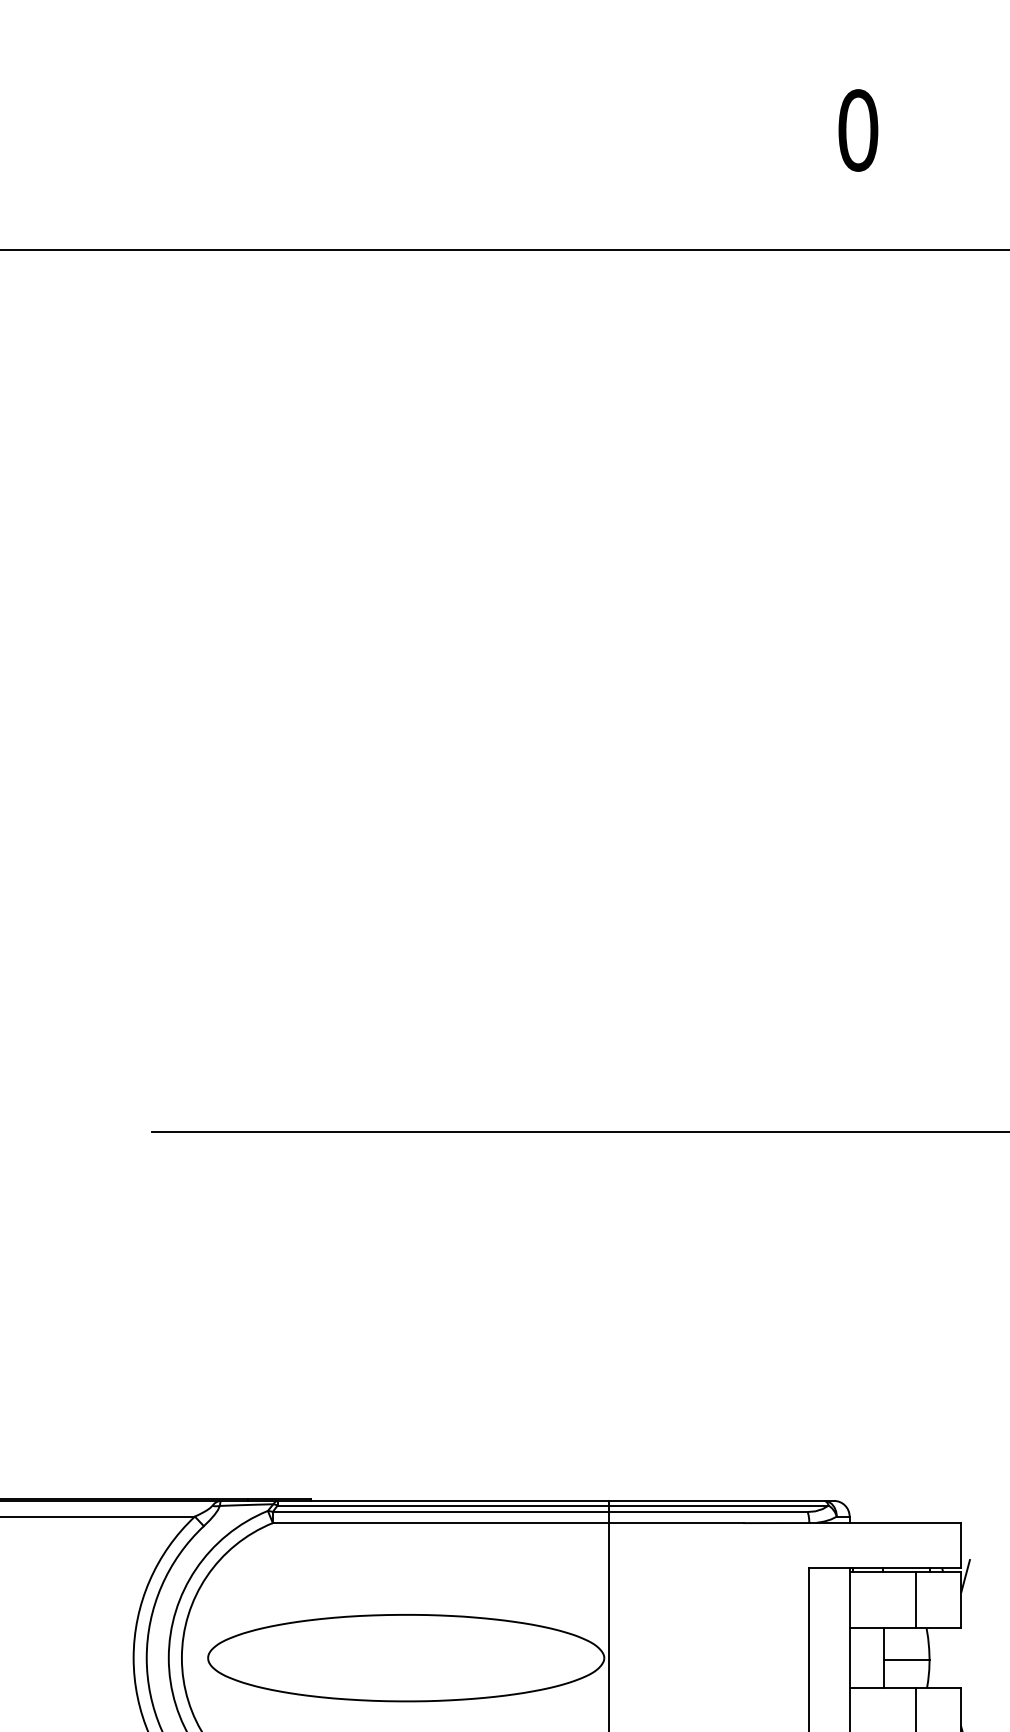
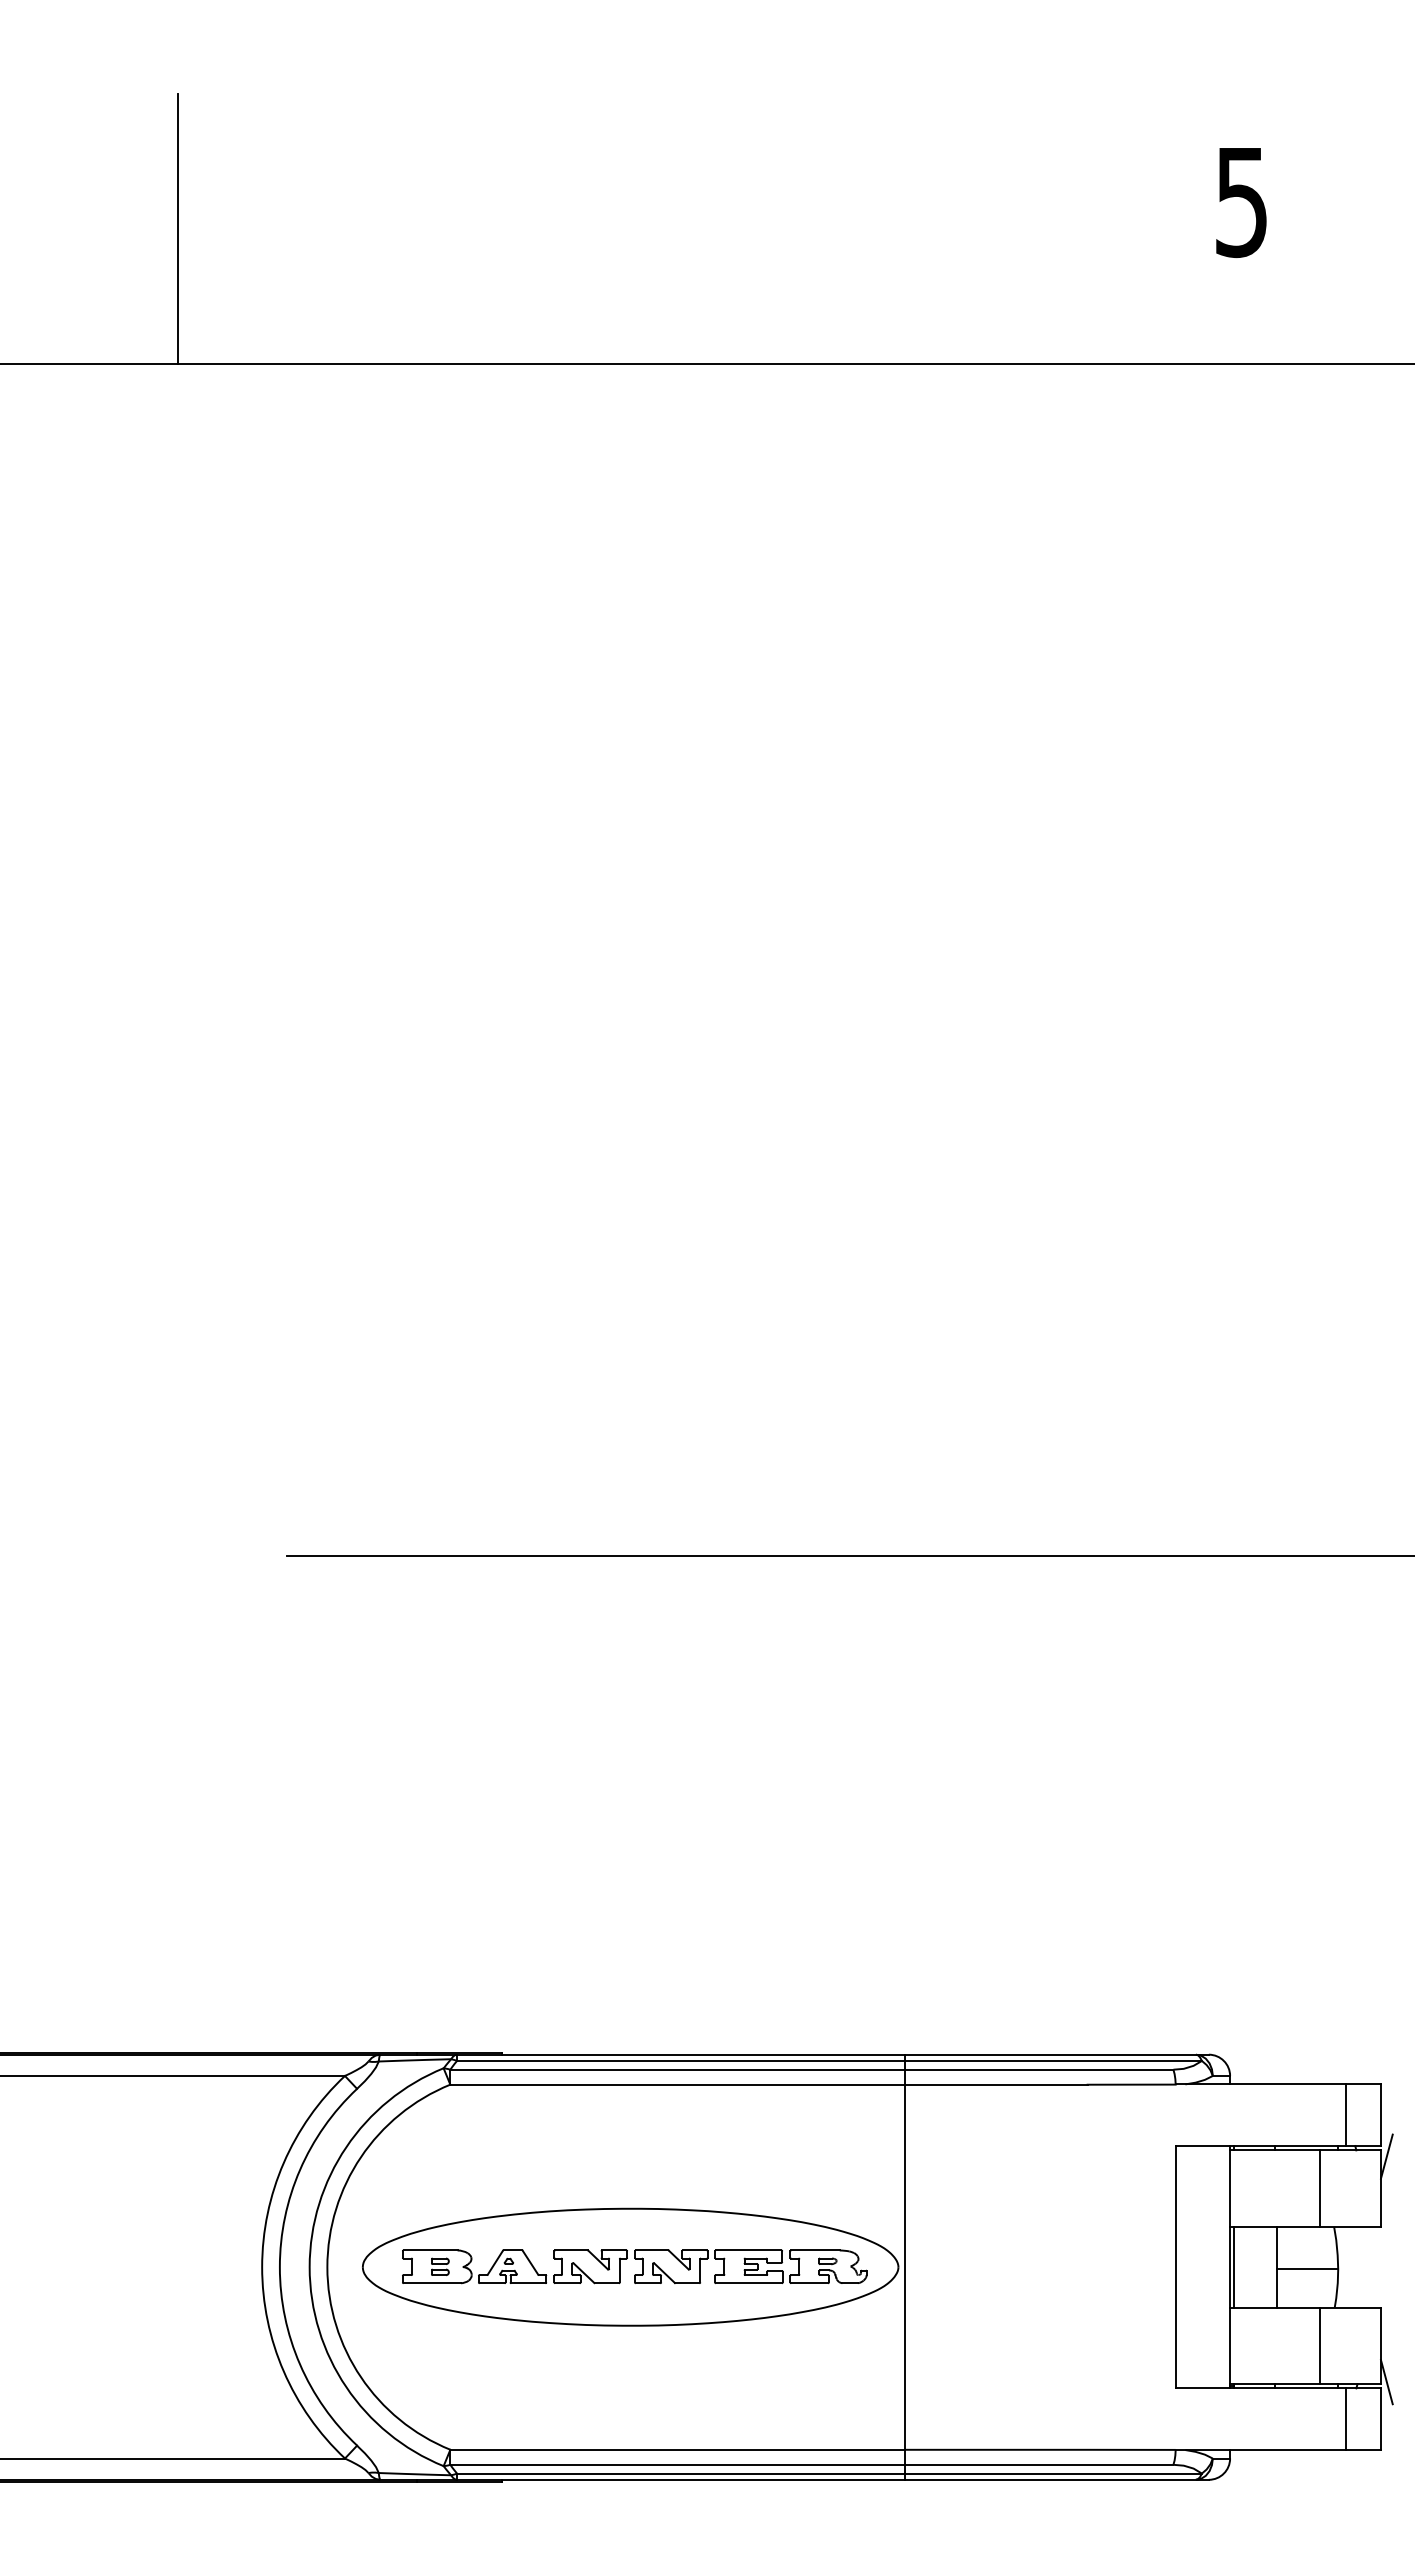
text: (858, 130) -> (1241, 202), 0 -> 5
line: (71, 150) -> (178, 229), added
line: (935, 1545) -> (1345, 2115), added
part: (409, 1652) -> (635, 2259), added
line: (852, 1657) -> (1234, 2266), added

